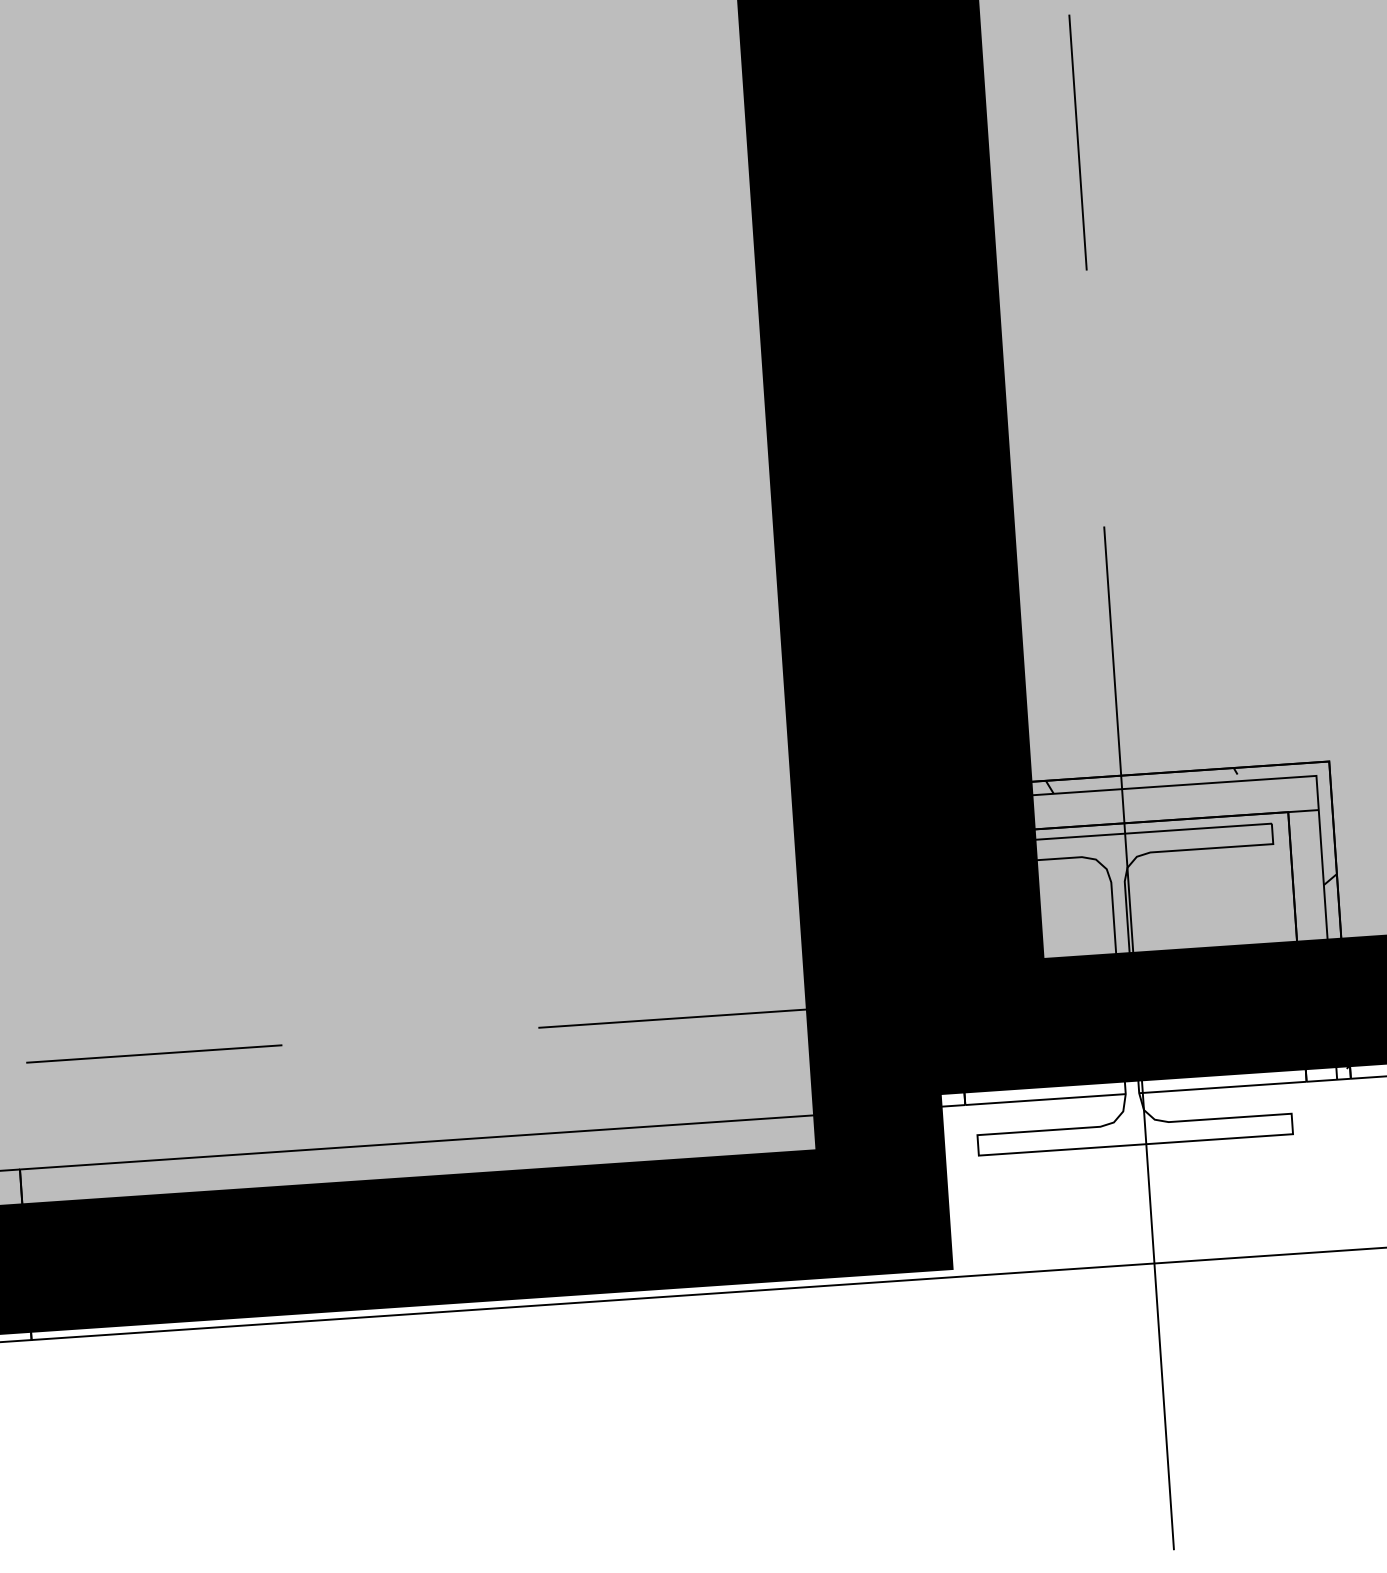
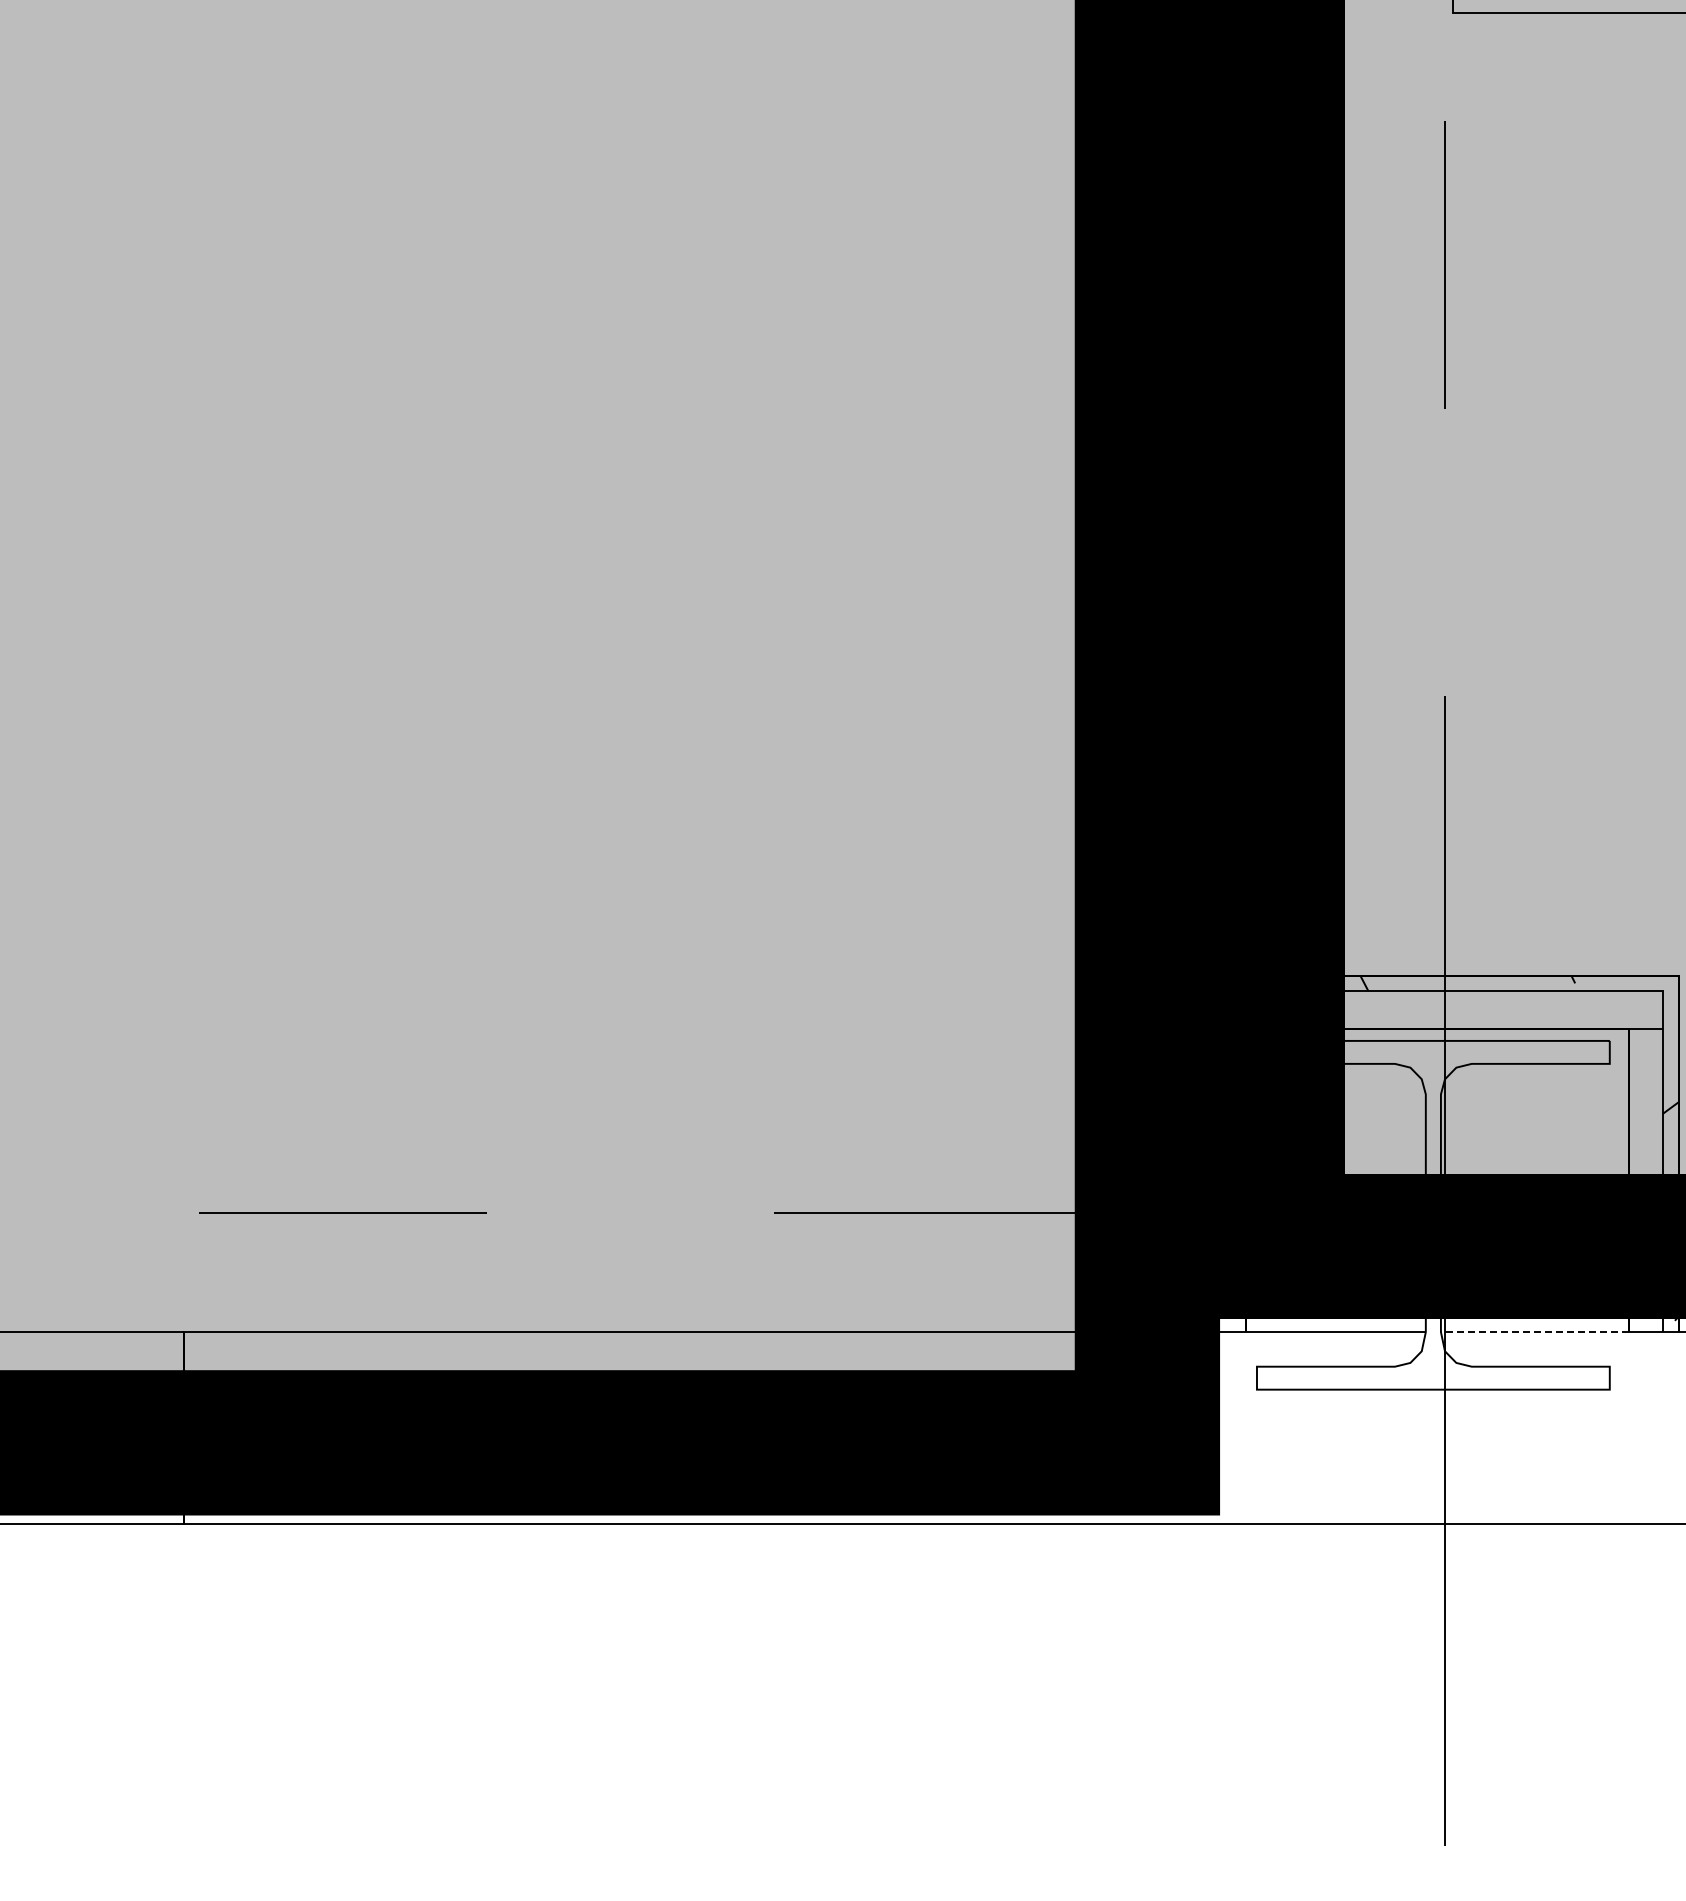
line: (1222, 1087) -> (1534, 1332), solid -> dashed

